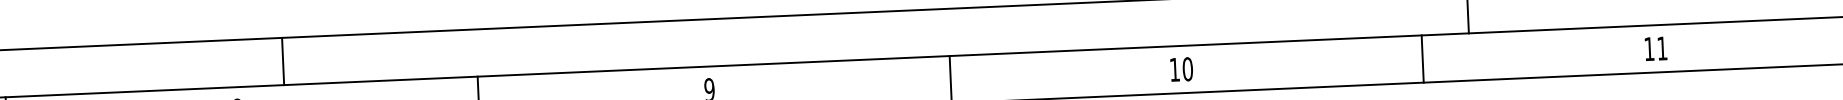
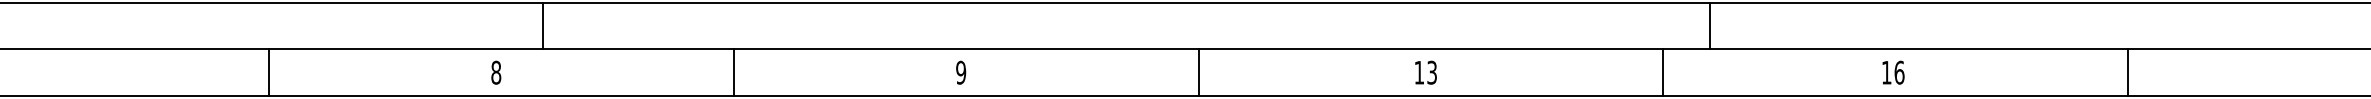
text: (1662, 48) -> (1899, 72), 11 -> 16
text: (1188, 69) -> (1432, 72), 10 -> 13

